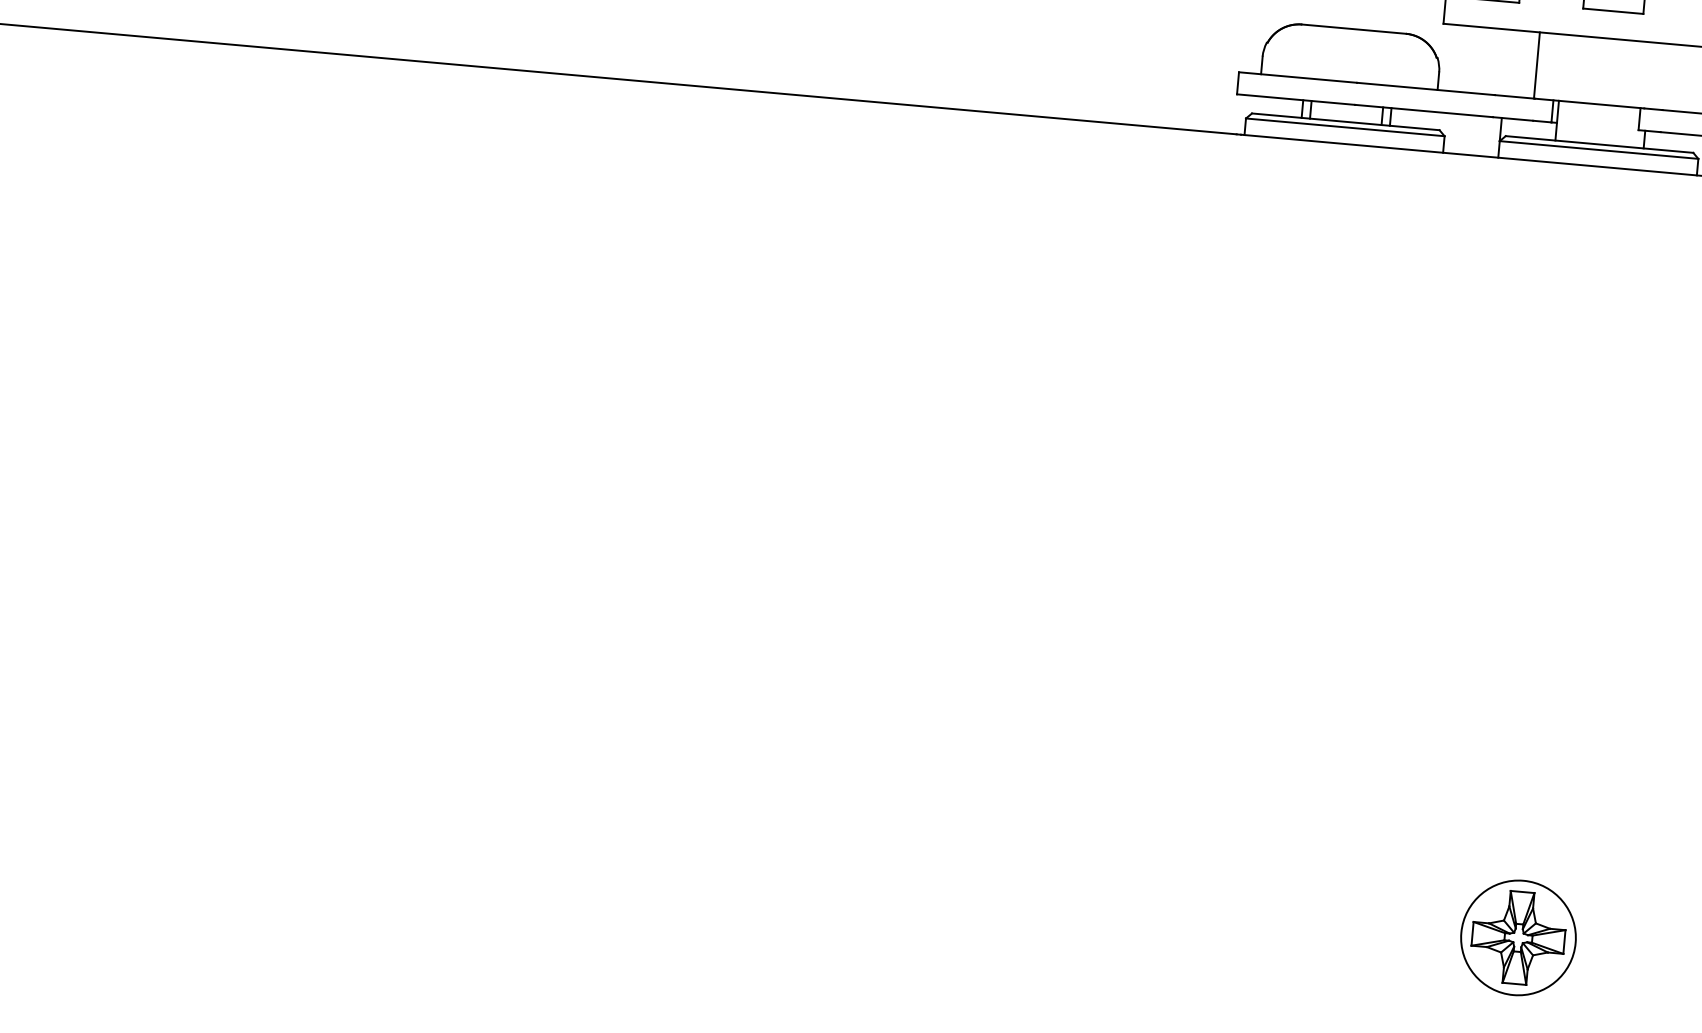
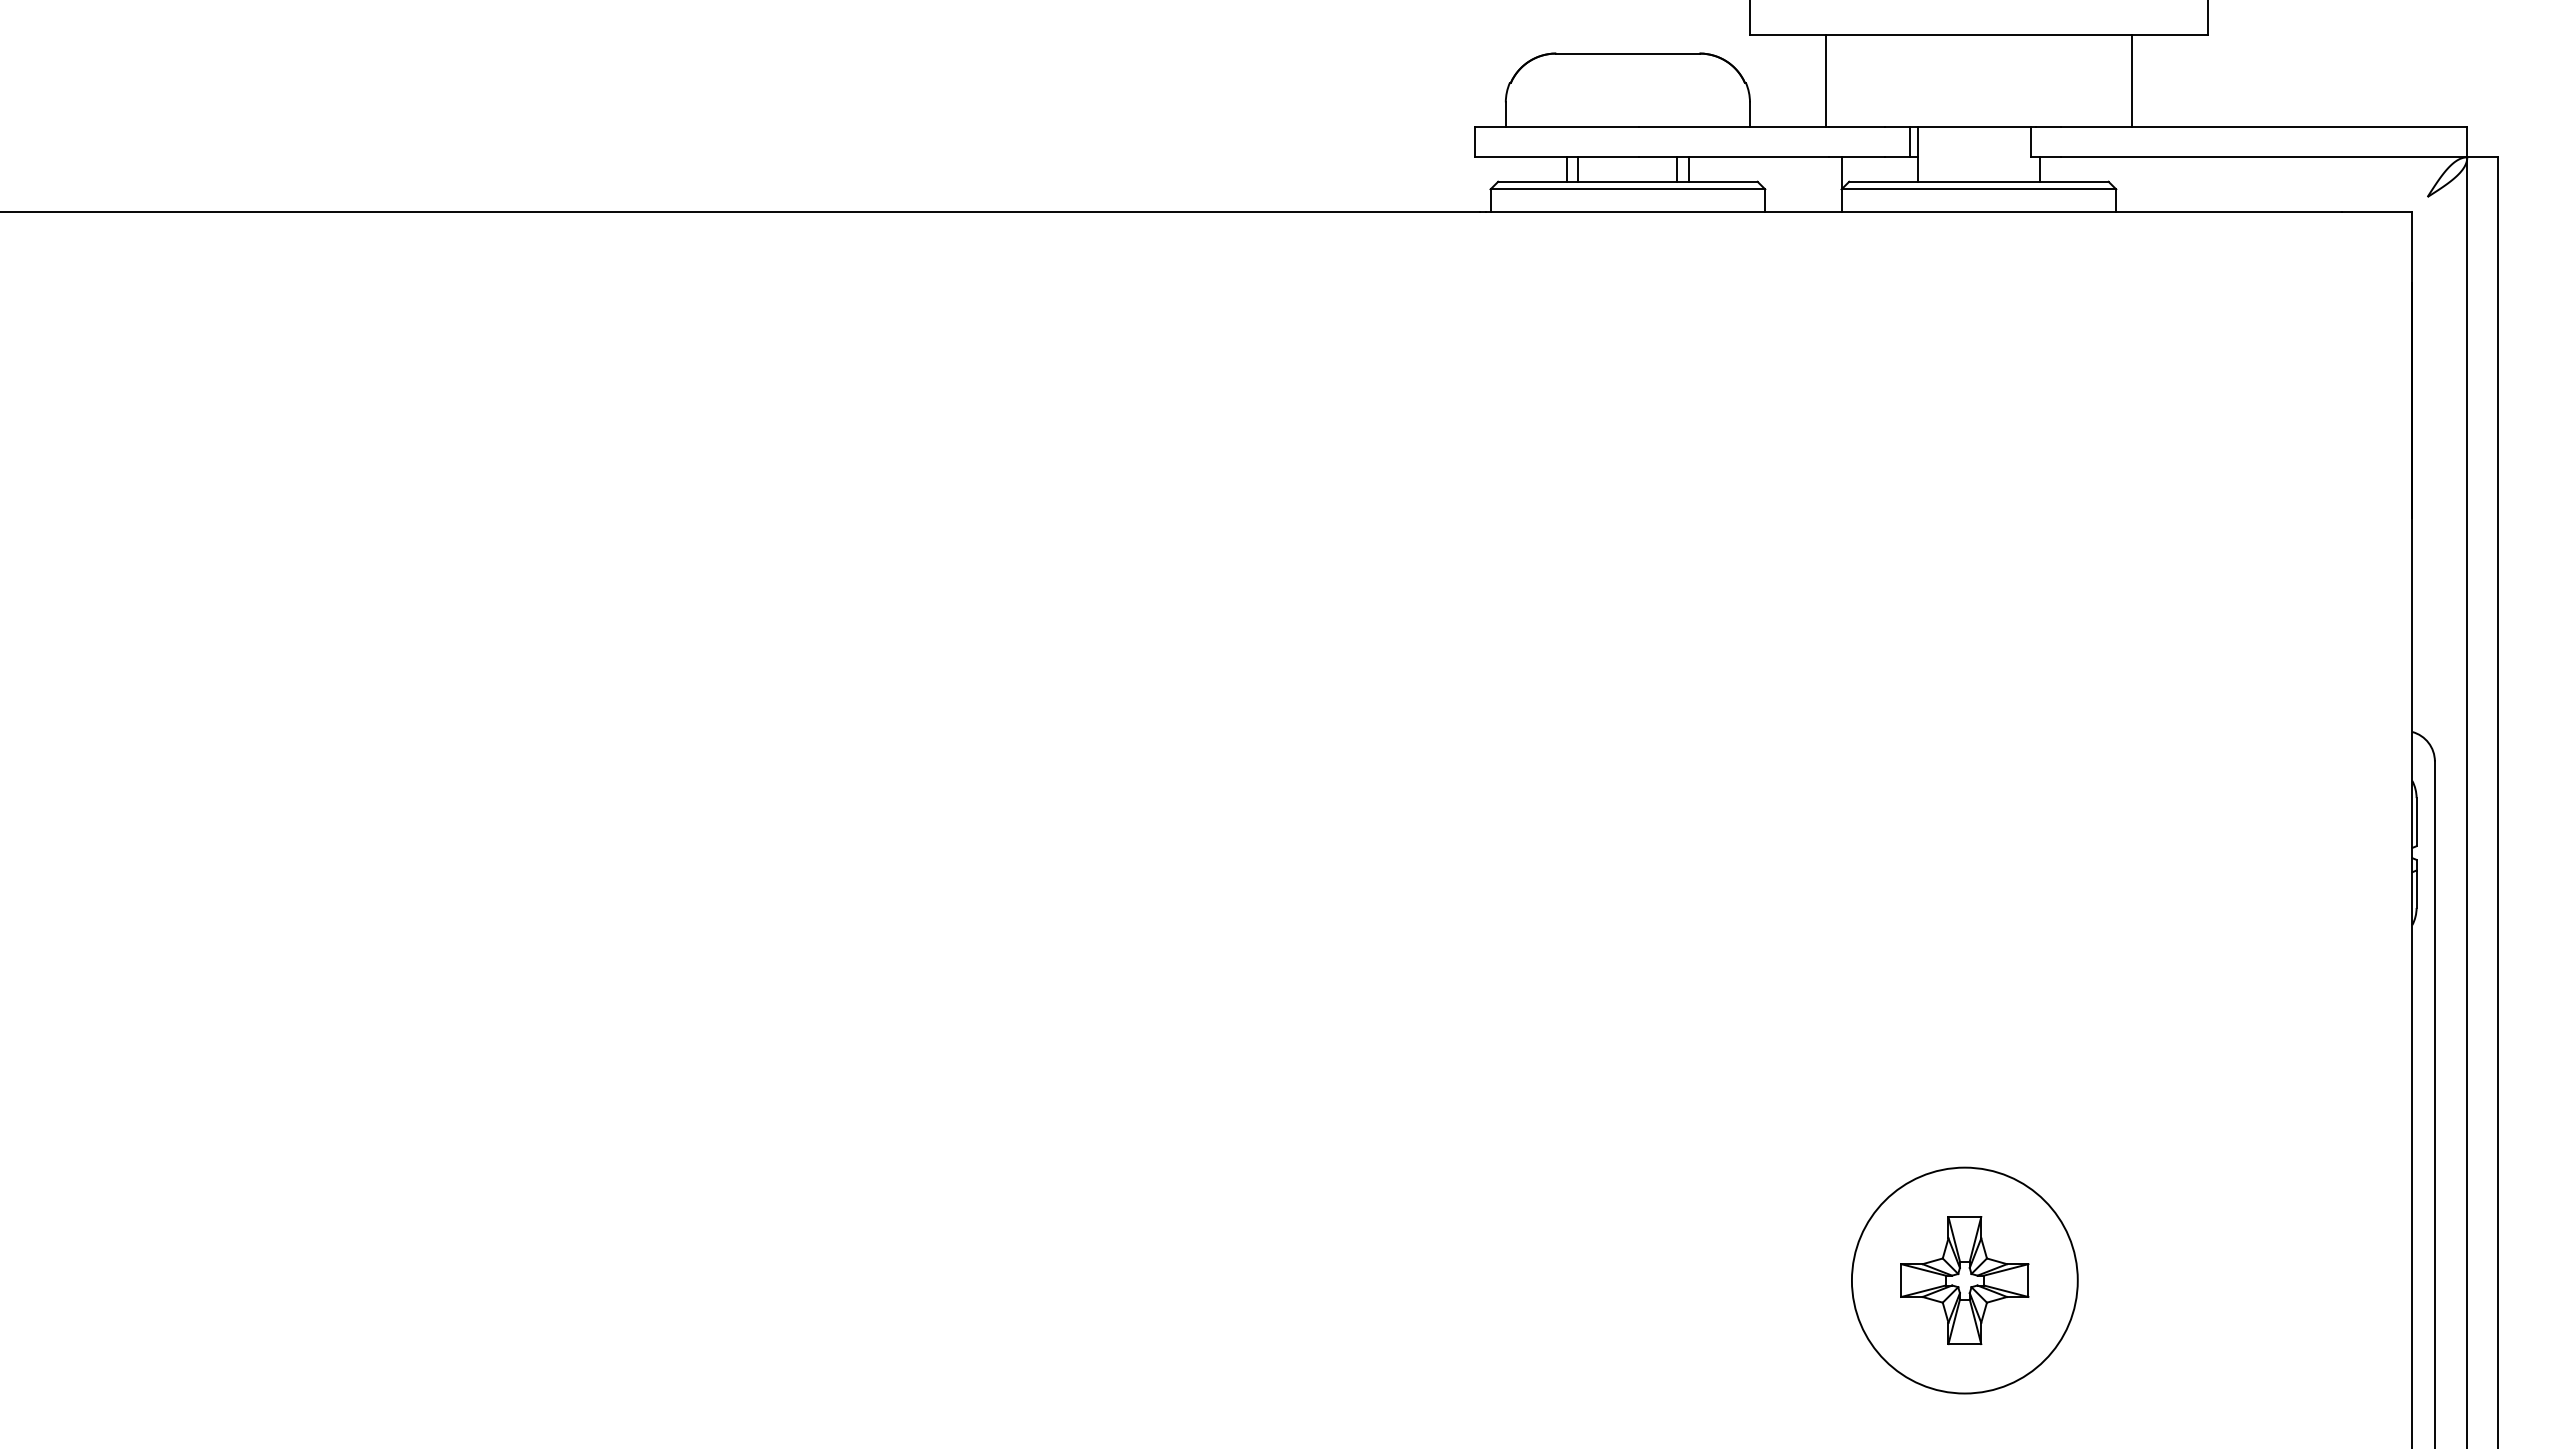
line: (1537, 65) -> (1826, 80), moved
circle: (1518, 937) -> (1964, 1280), size x1.43

